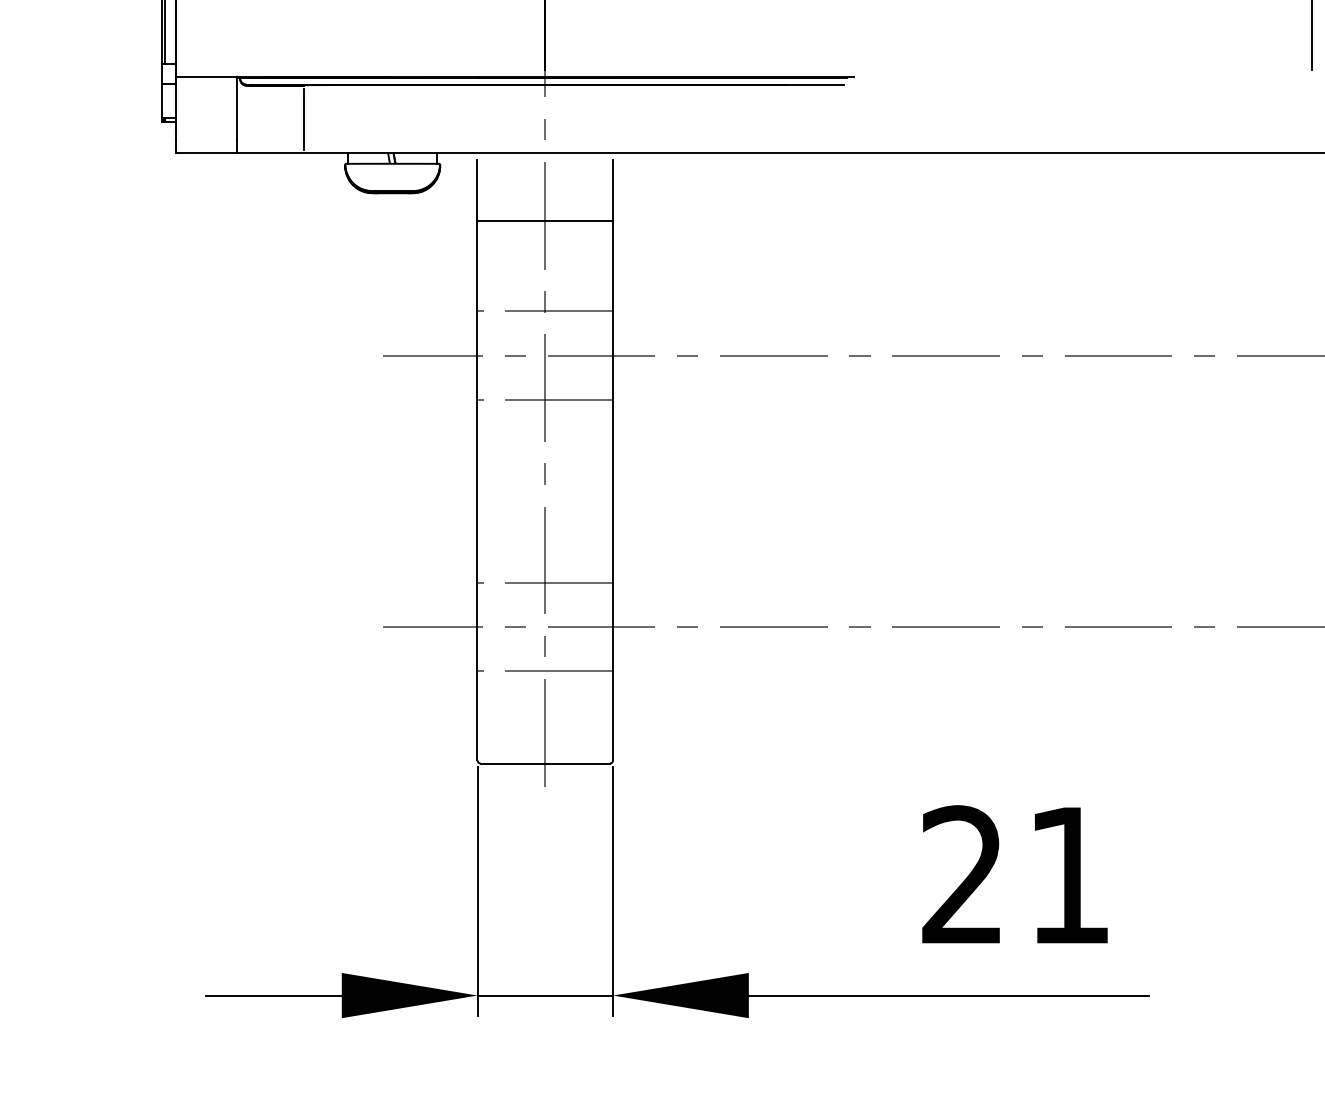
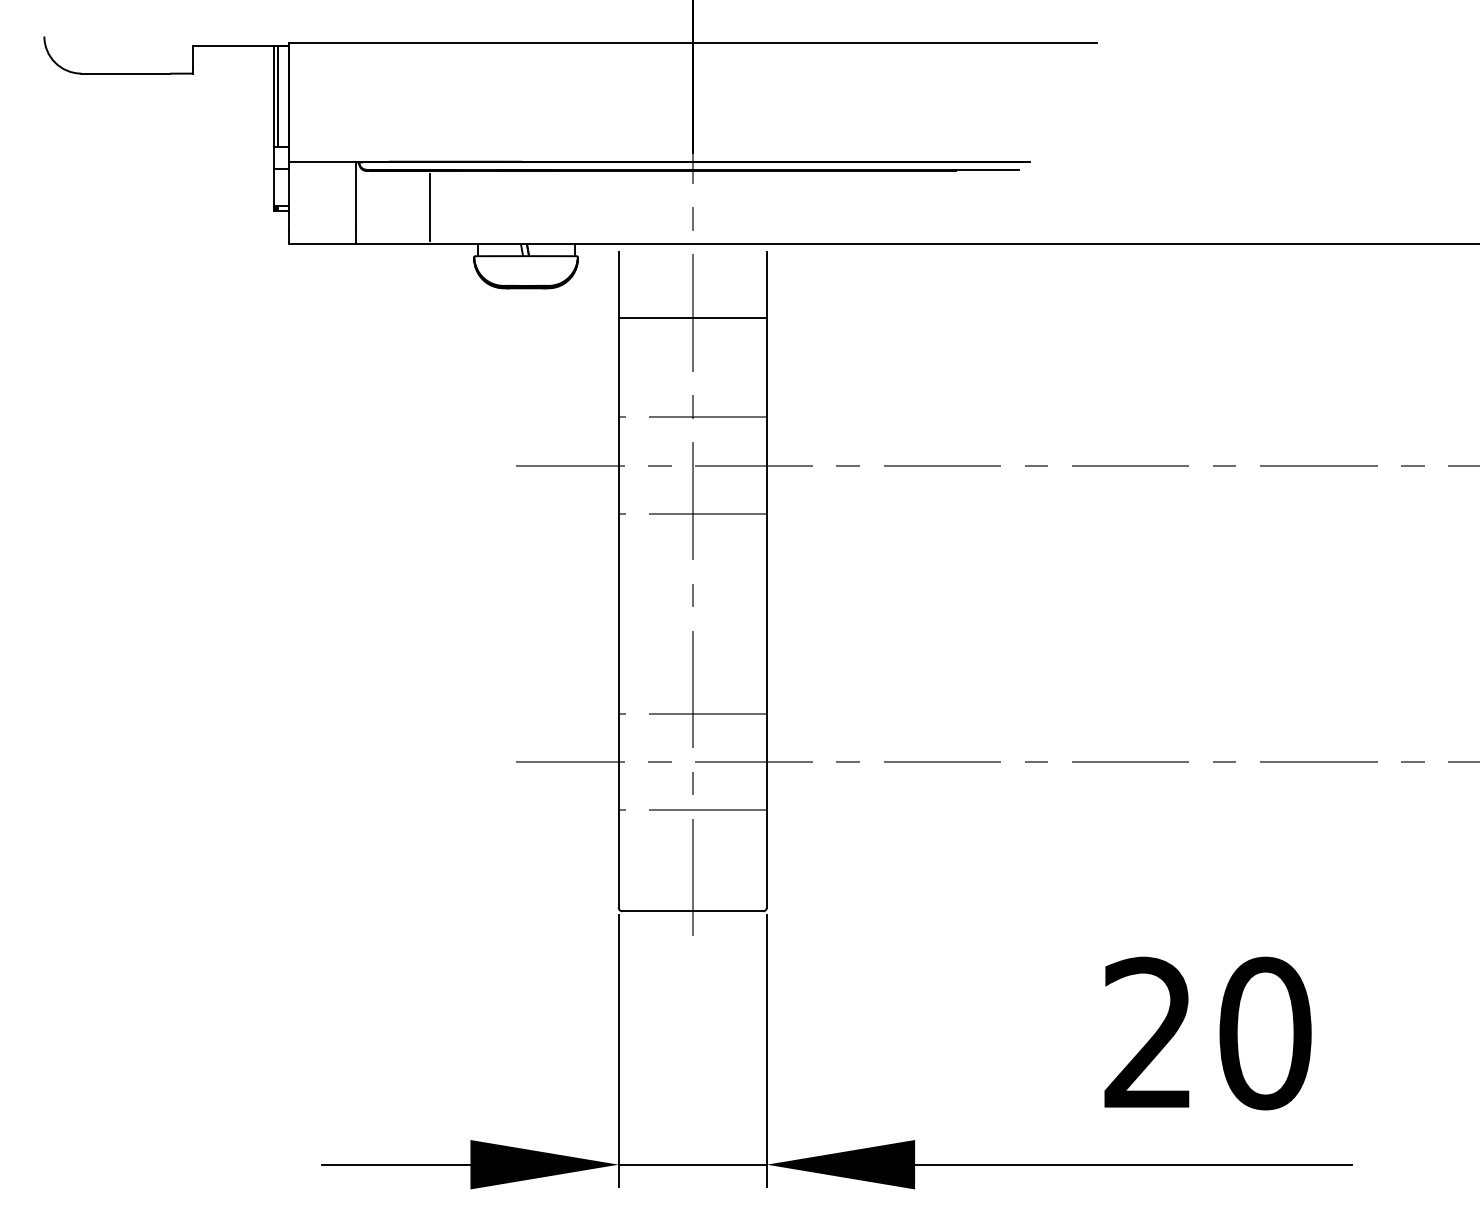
text: (1069, 875) -> (1265, 1033), 21 -> 20

